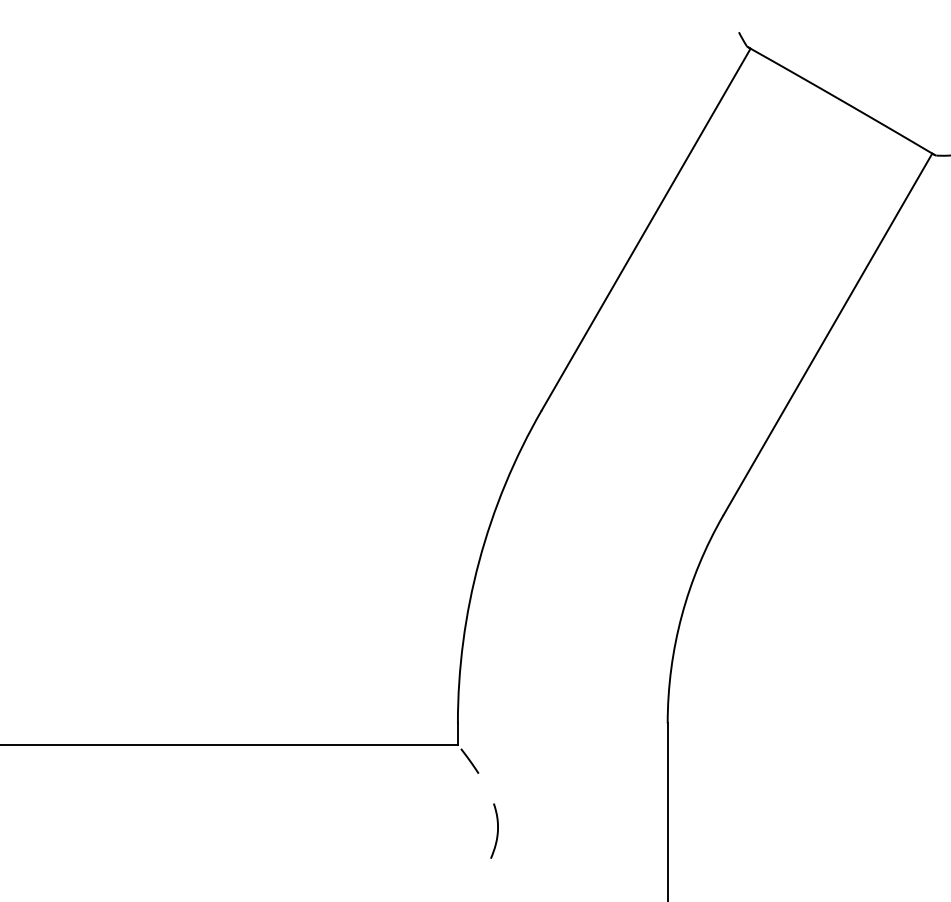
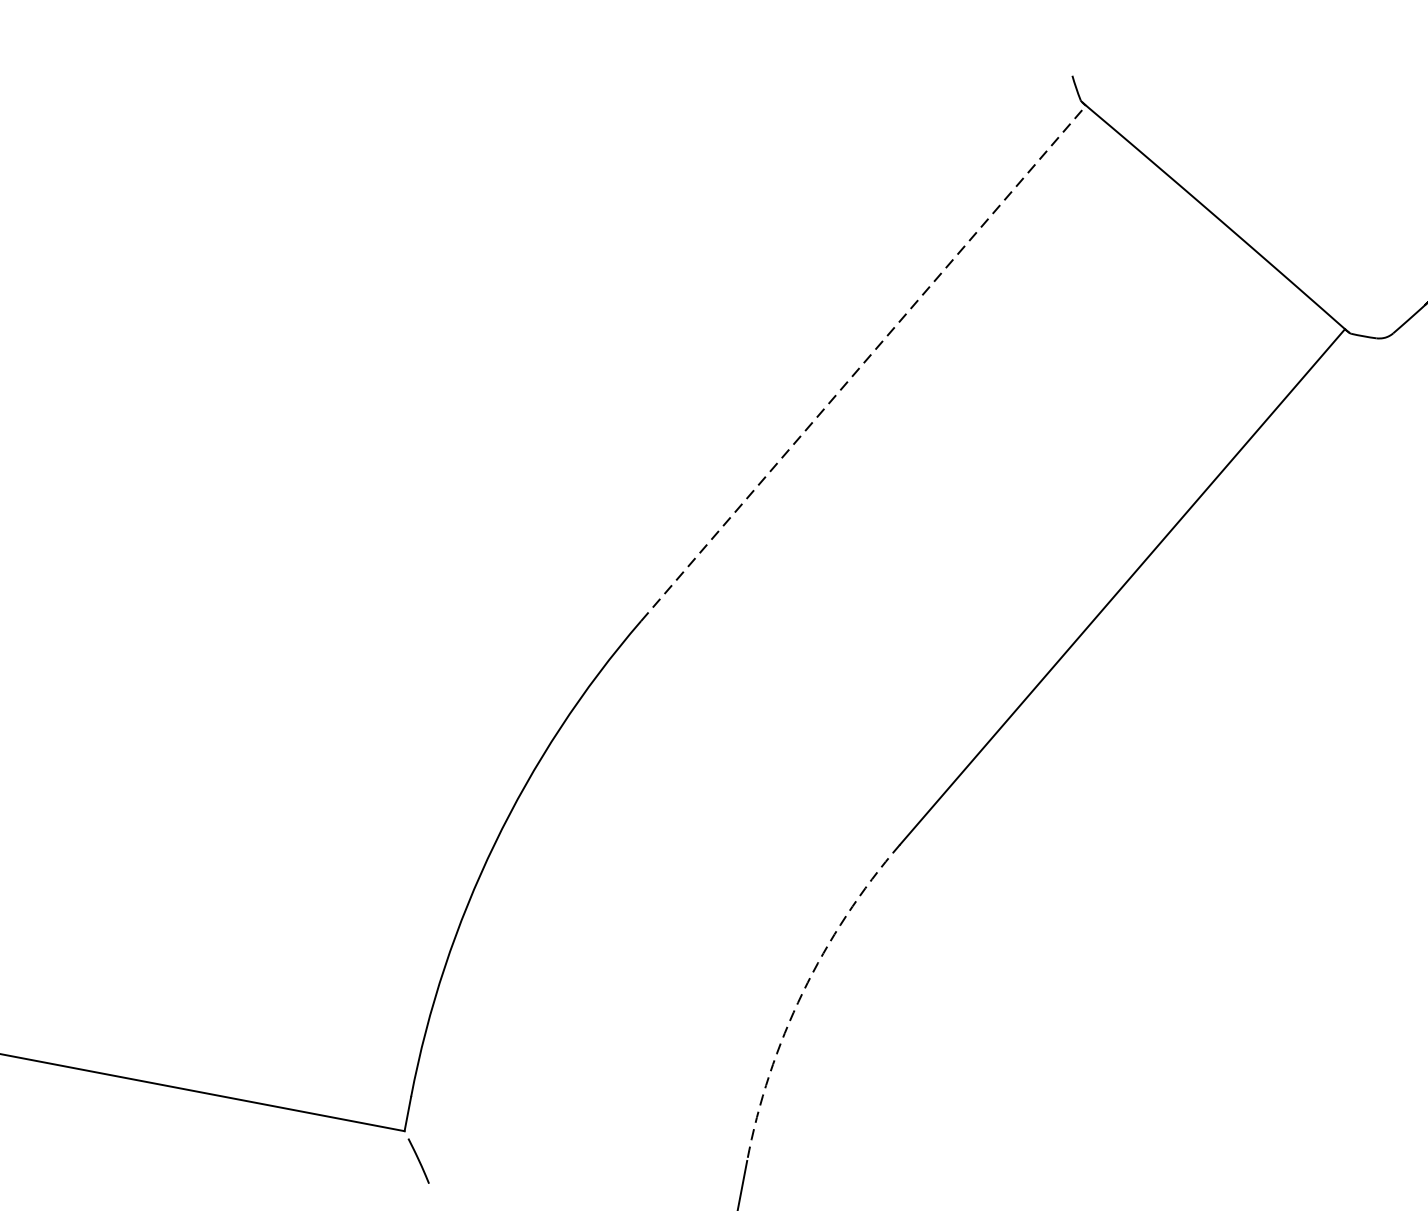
line: (646, 229) -> (864, 363), solid -> dashed
arc: (681, 615) -> (802, 992), solid -> dashed

